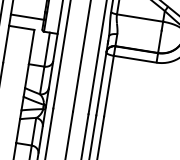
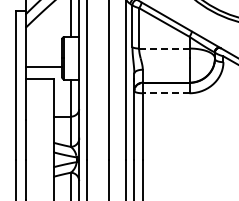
line: (139, 17) -> (163, 48), solid -> dashed
line: (134, 59) -> (165, 93), solid -> dashed

